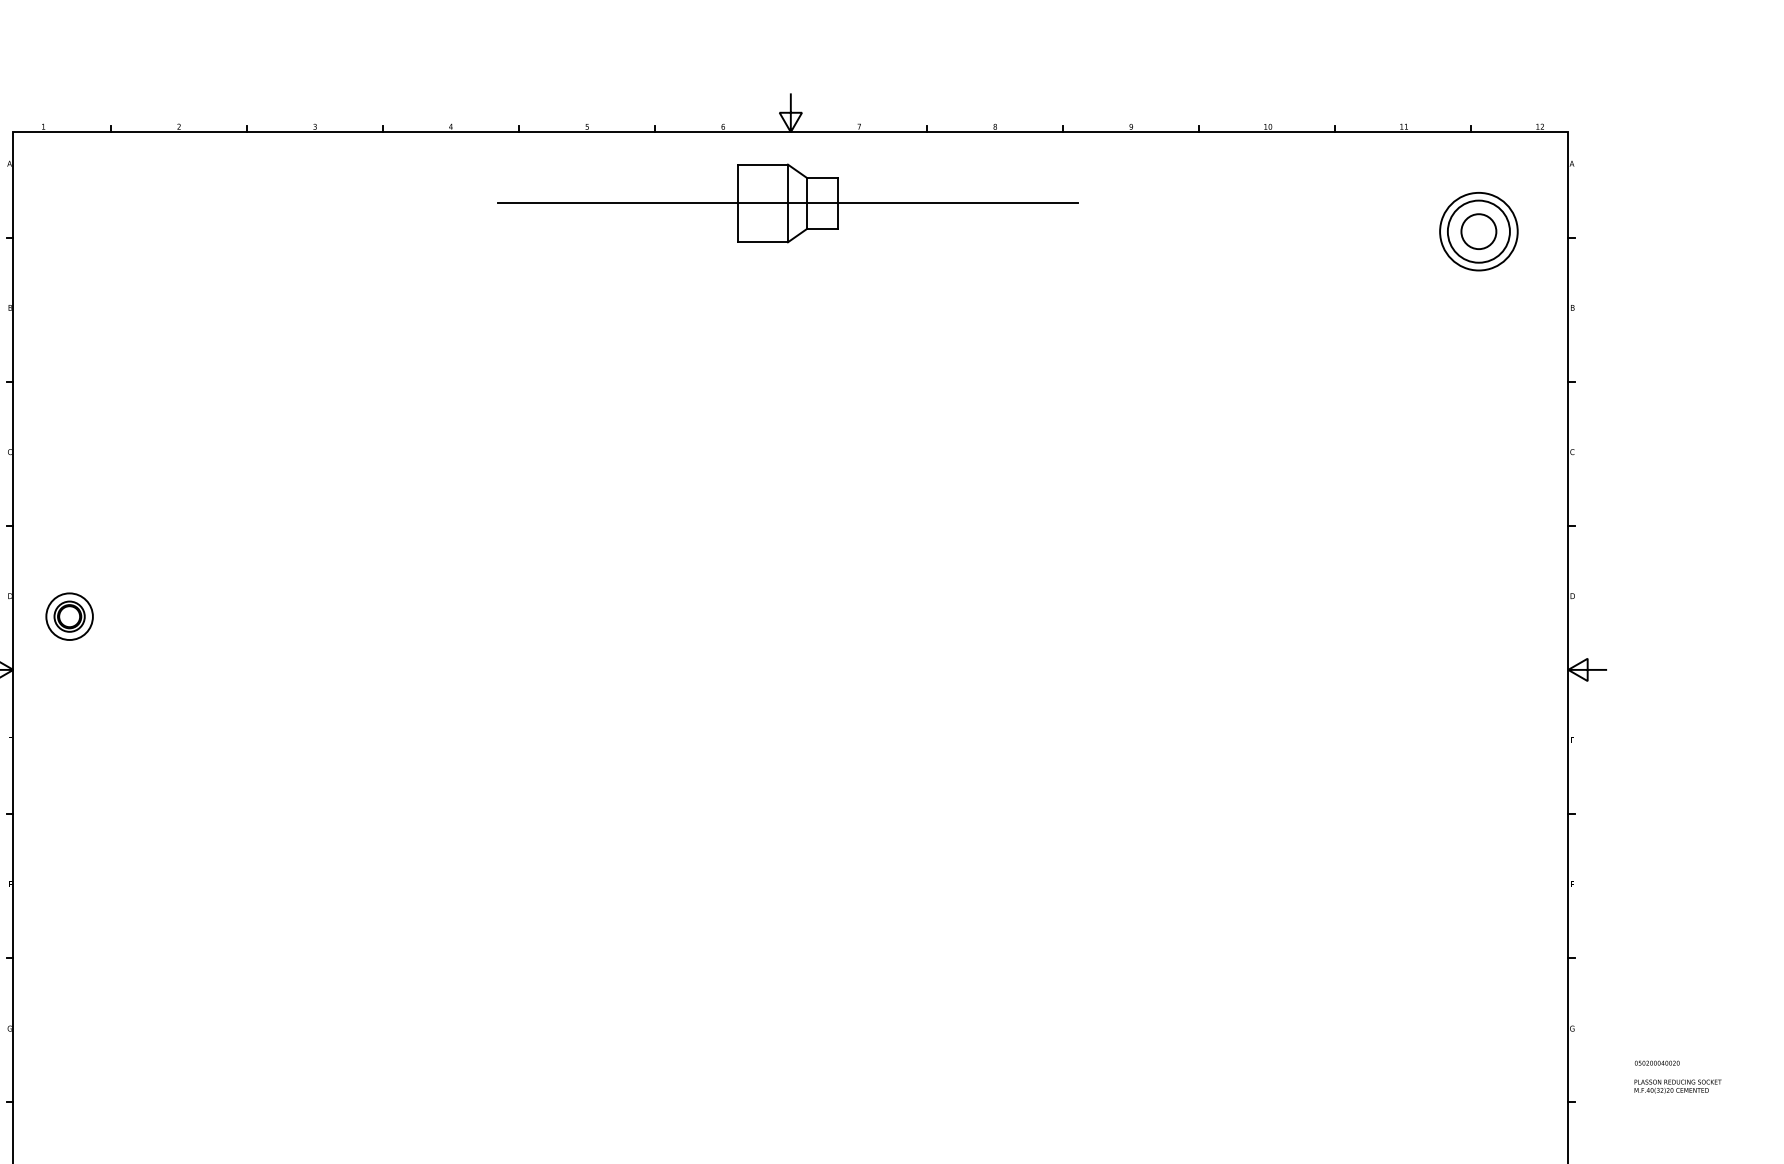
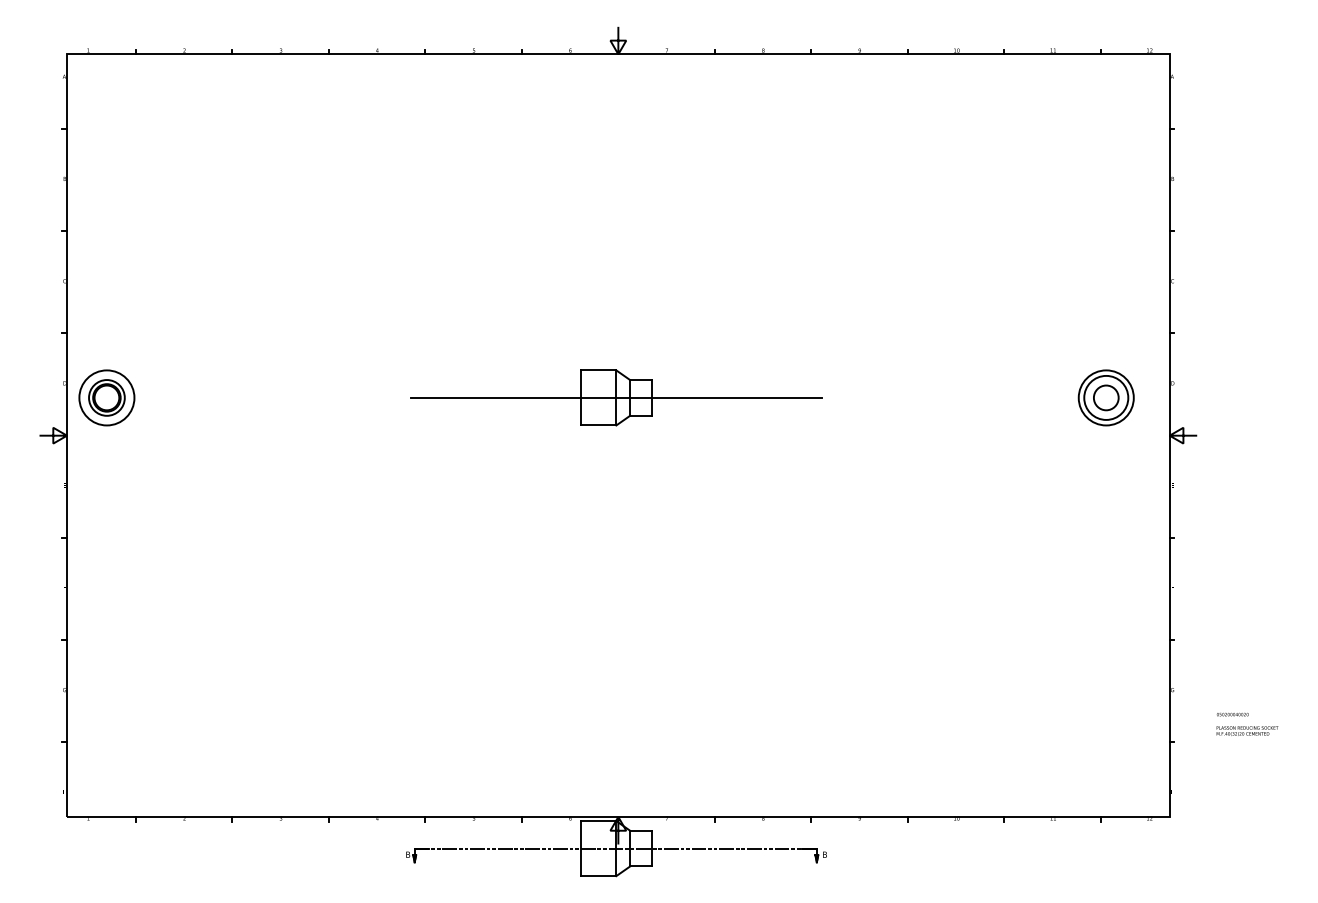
part: (788, 202) -> (616, 397), moved
part: (1477, 231) -> (1105, 397), moved
part: (69, 616) -> (106, 397), size x1.67

